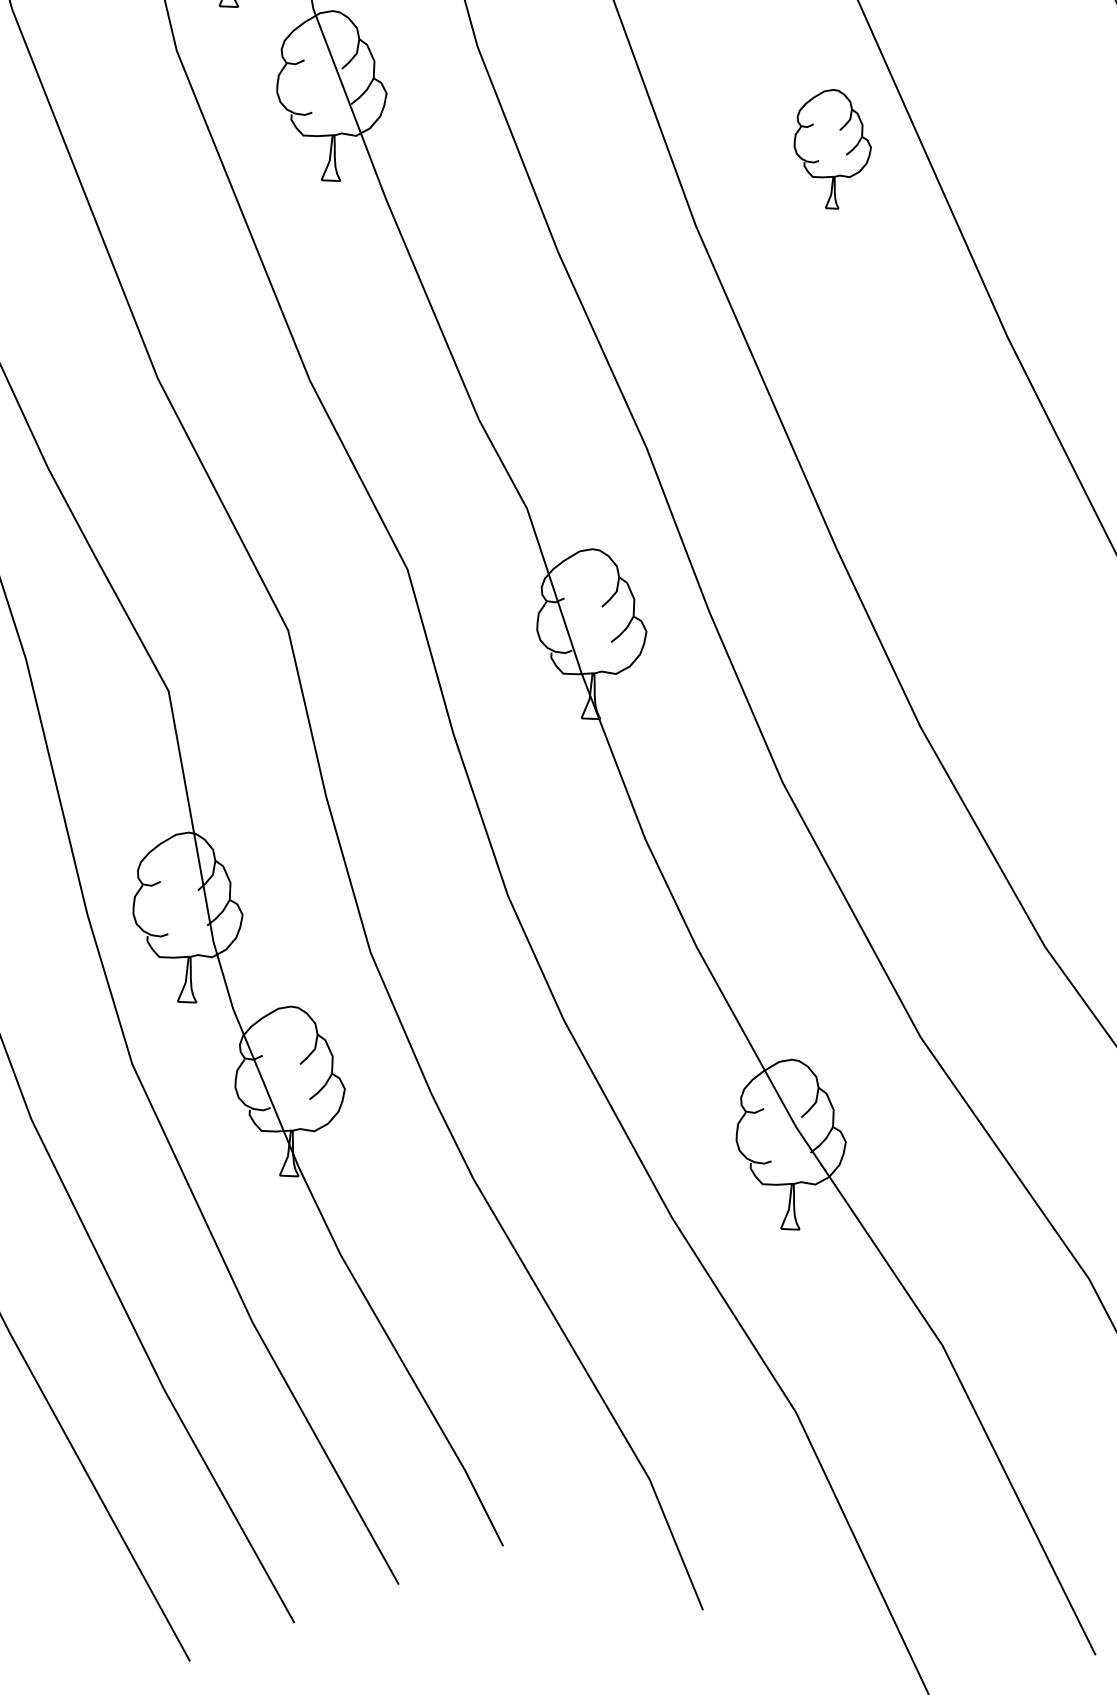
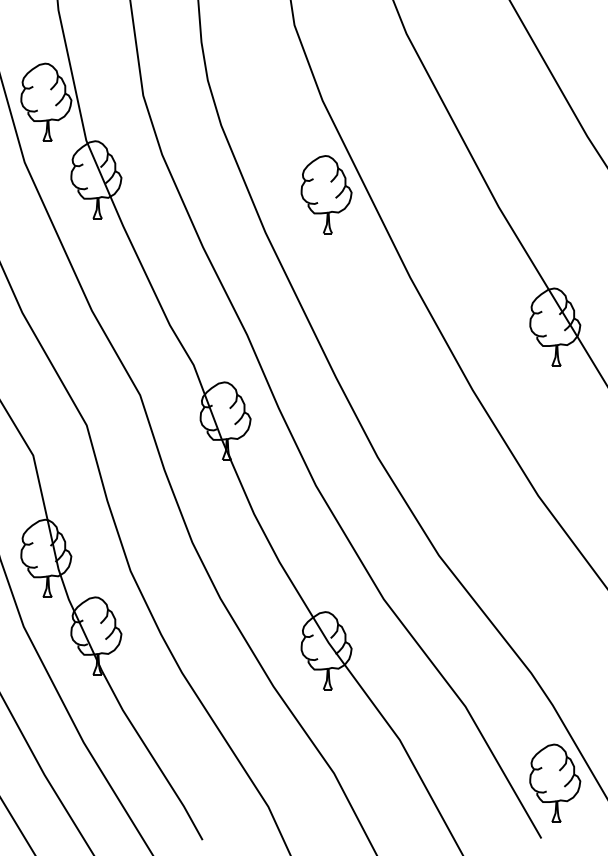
part: (832, 148) -> (326, 194), size x1.43

